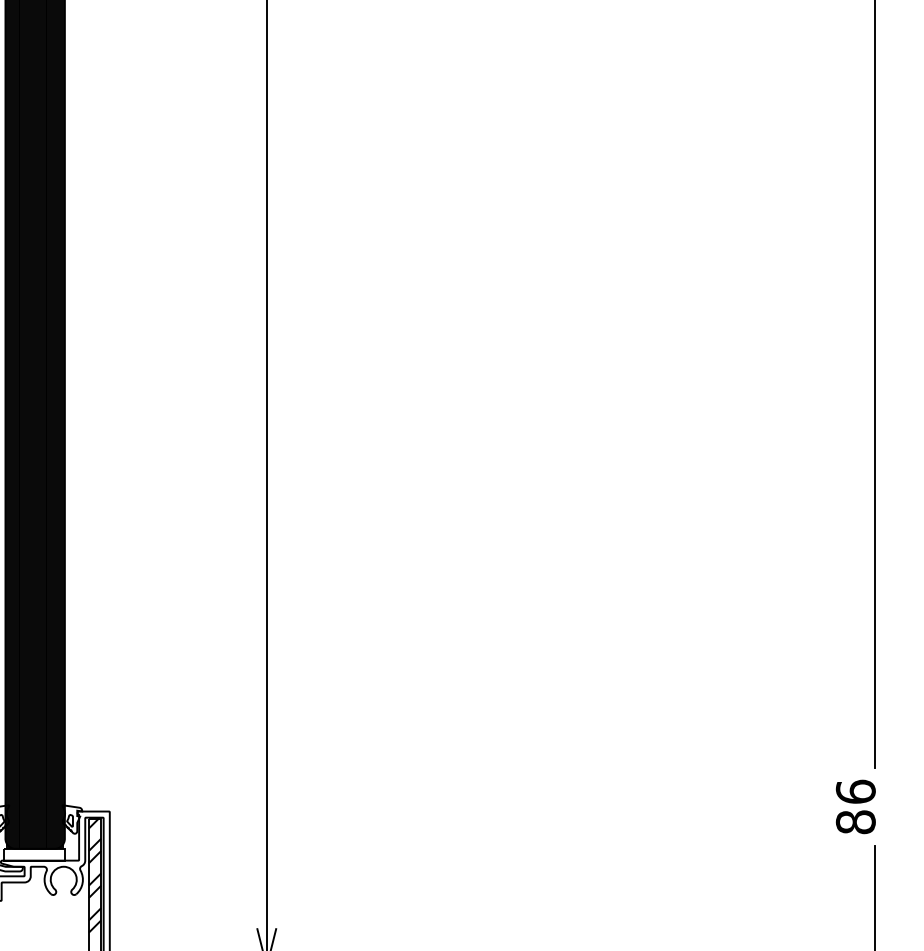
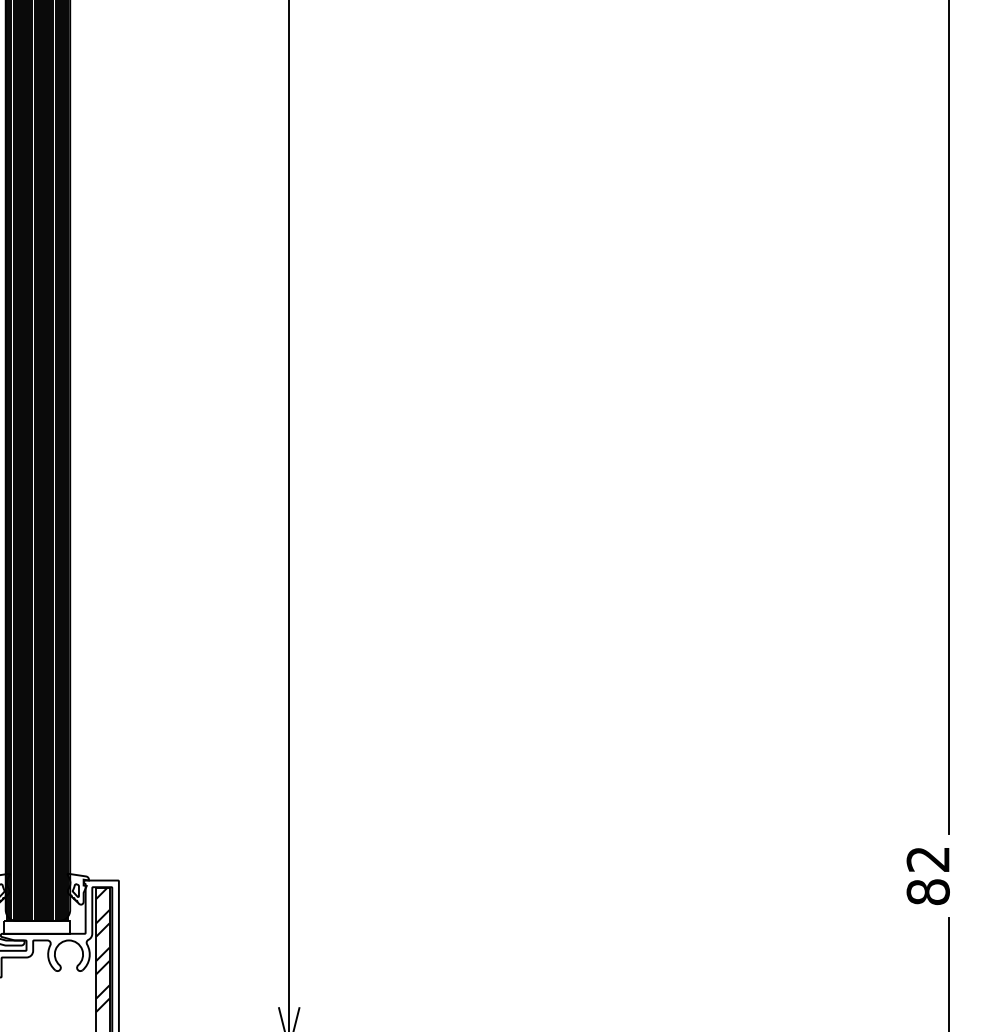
text: (855, 791) -> (927, 858), 86 -> 82

